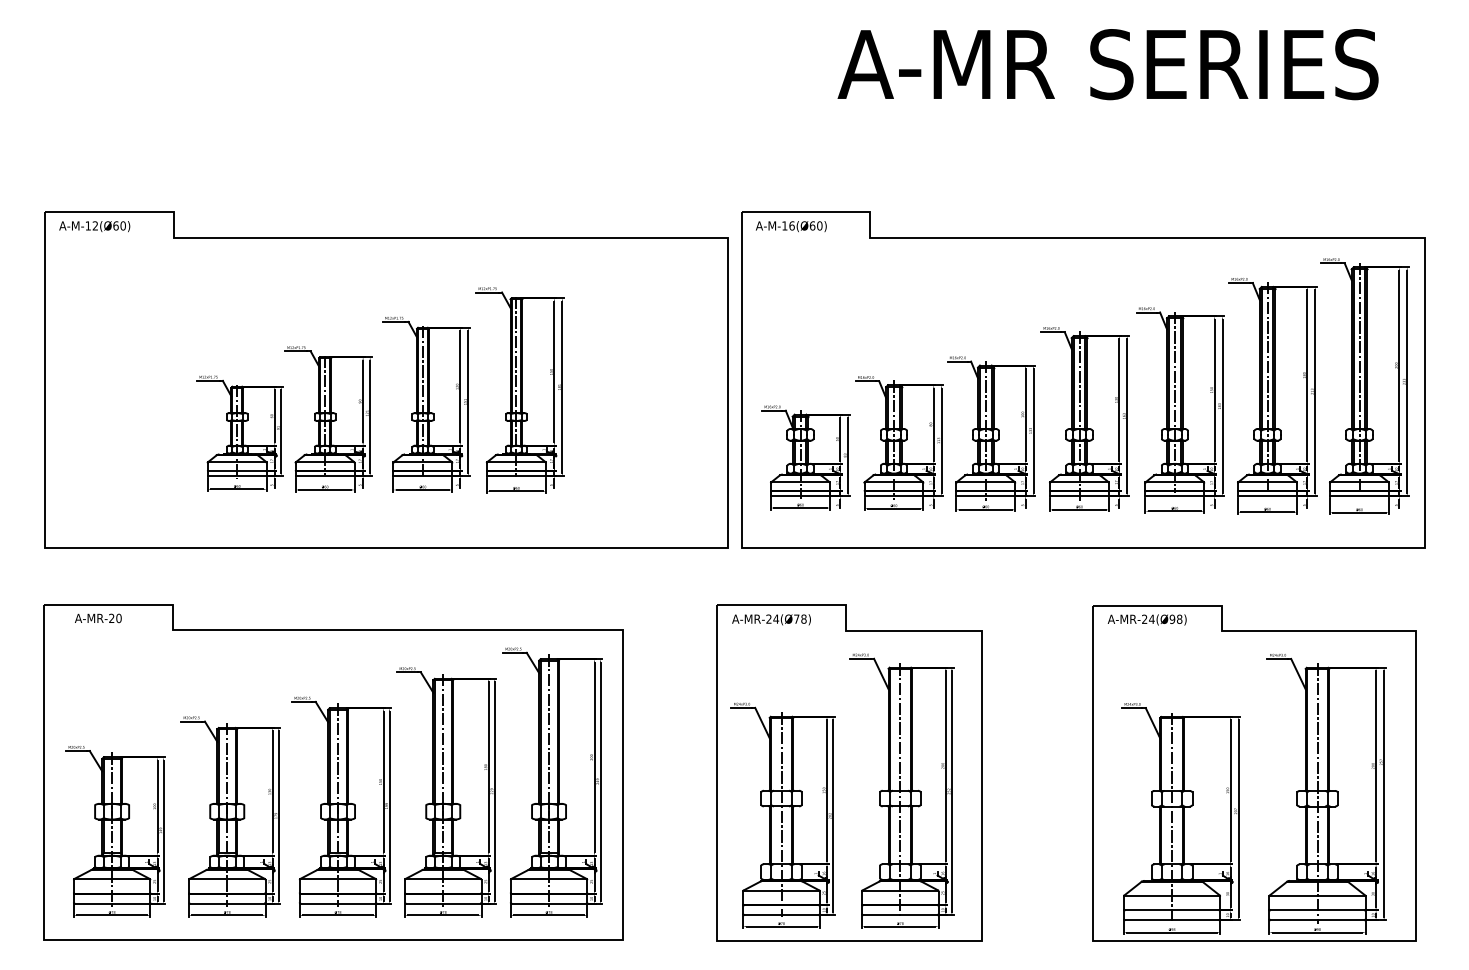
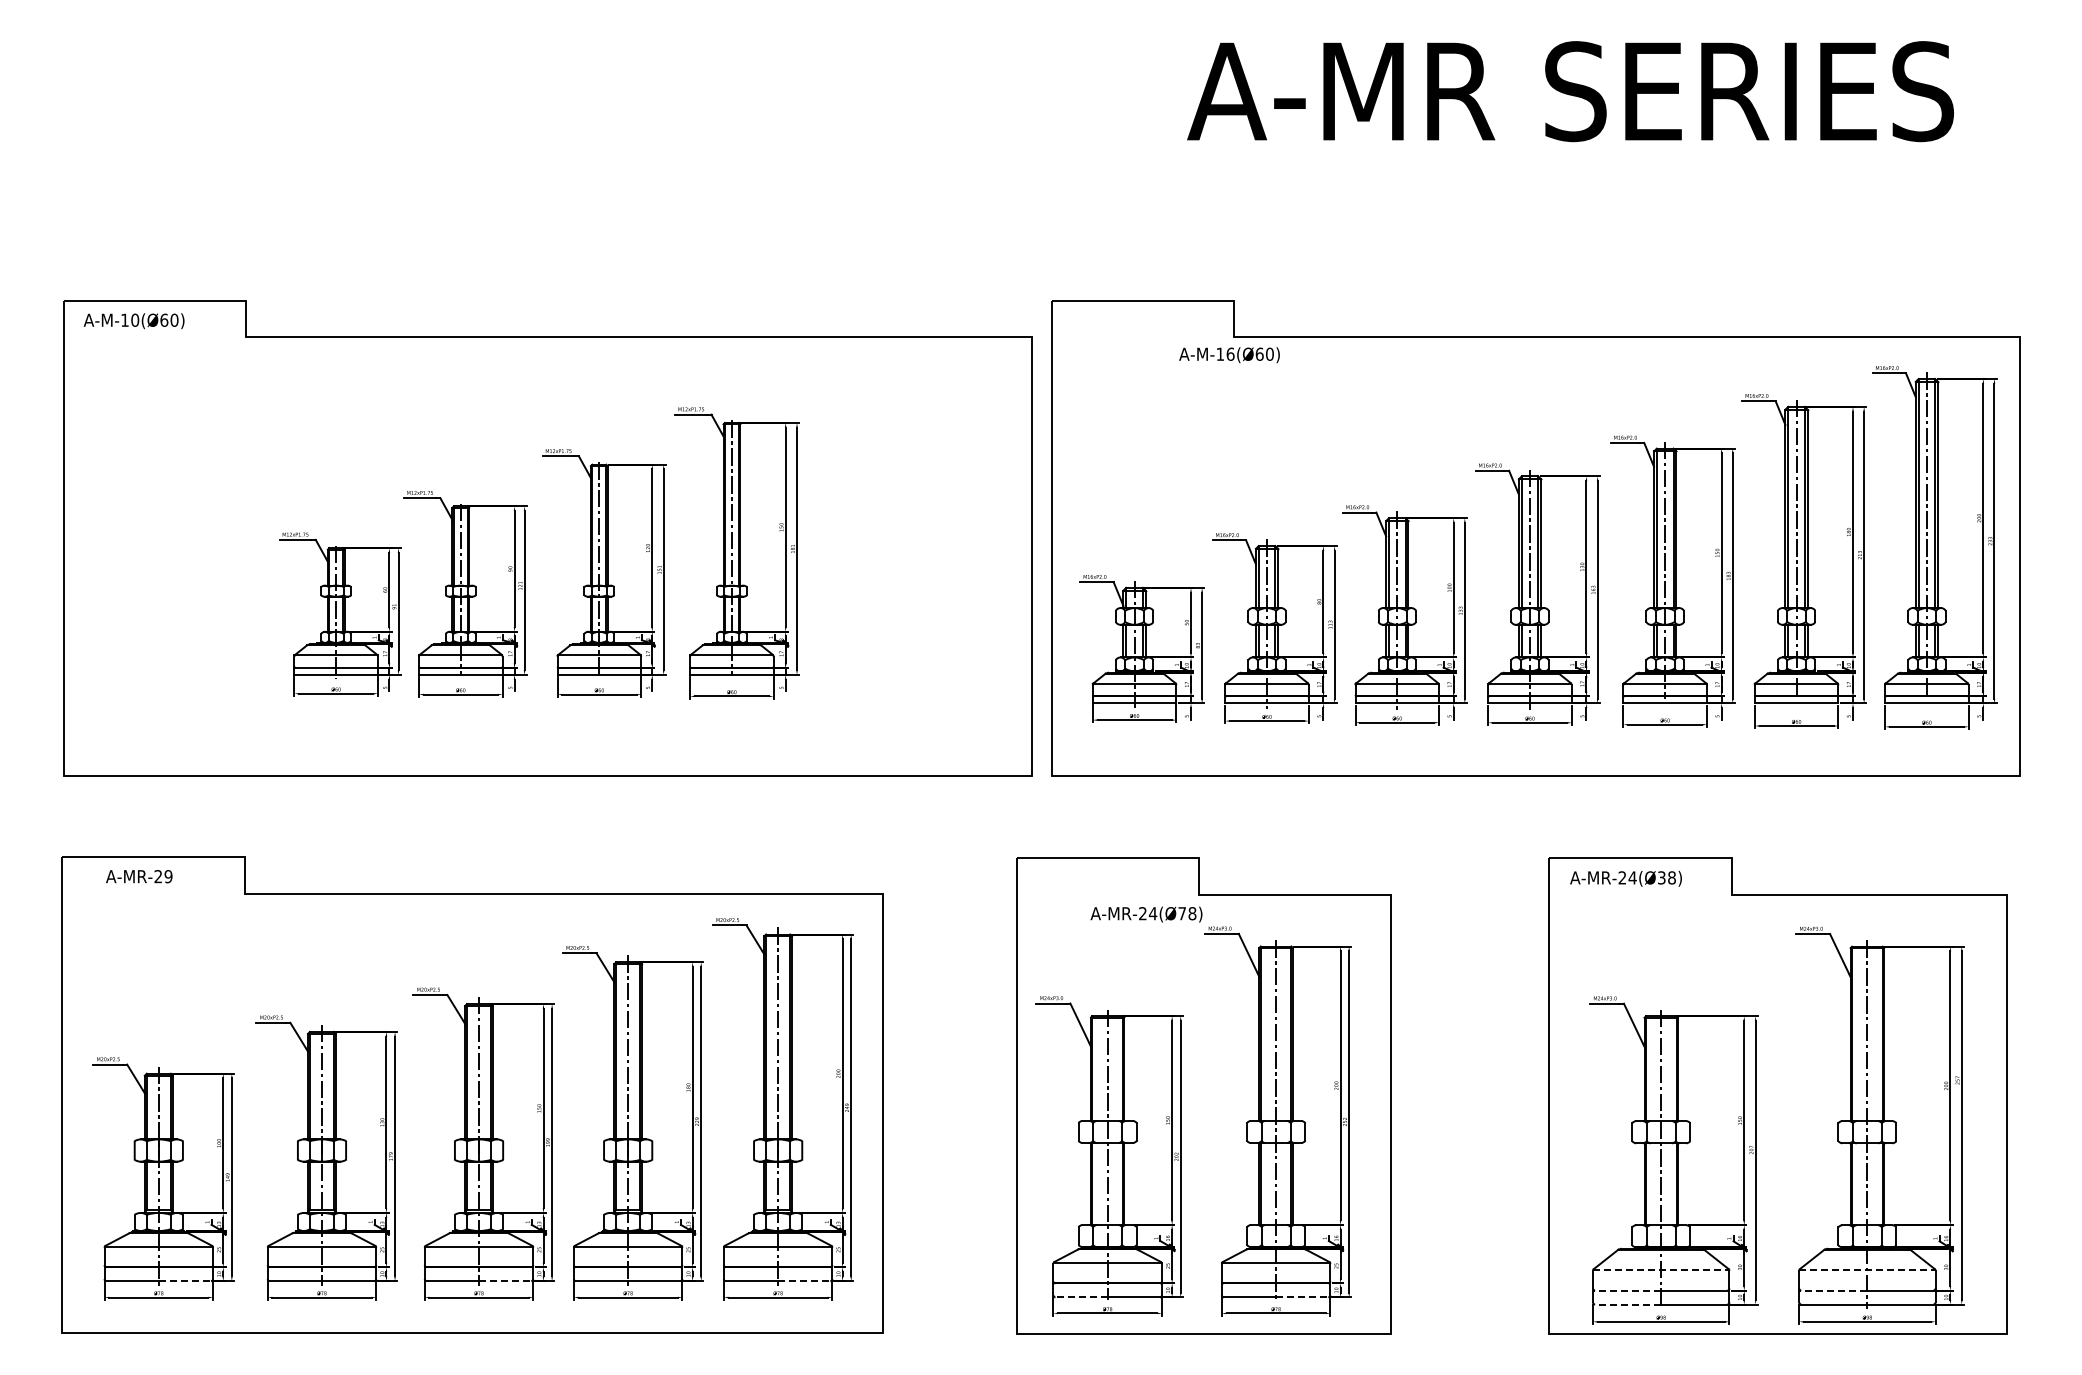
text: (95, 225) -> (135, 319), A-M-12(Ø60) -> A-M-10(Ø60)
text: (791, 226) -> (1229, 355), moved
text: (118, 618) -> (168, 876), A-MR-20 -> A-MR-29
text: (771, 619) -> (1146, 914), moved
text: (1172, 619) -> (1661, 877), A-MR-24(Ø98) -> A-MR-24(Ø38)
line: (1172, 895) -> (1661, 1269), solid -> dashed
line: (1317, 895) -> (1867, 1269), solid -> dashed
line: (130, 904) -> (185, 1281), solid -> dashed
line: (356, 904) -> (505, 1281), solid -> dashed
line: (567, 904) -> (804, 1281), solid -> dashed
line: (1147, 910) -> (1626, 1290), solid -> dashed
line: (1292, 910) -> (1832, 1290), solid -> dashed
line: (763, 915) -> (1081, 1297), solid -> dashed
line: (918, 915) -> (1302, 1297), solid -> dashed
line: (1148, 920) -> (1627, 1304), solid -> dashed

